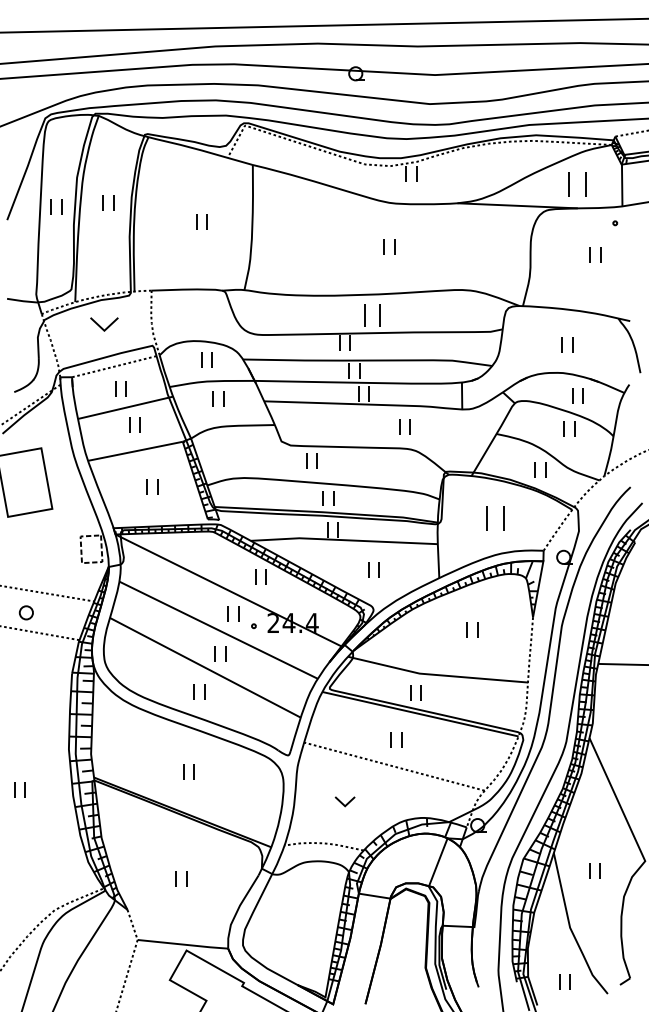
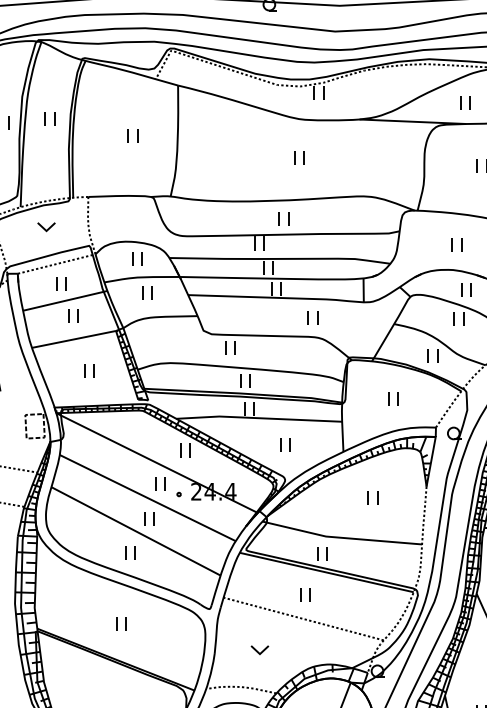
part: (576, 184) -> (465, 102), size x0.62
part: (372, 314) -> (284, 218), size x0.71
part: (104, 324) -> (46, 226), size x0.71
part: (495, 517) -> (393, 398), size x0.62

